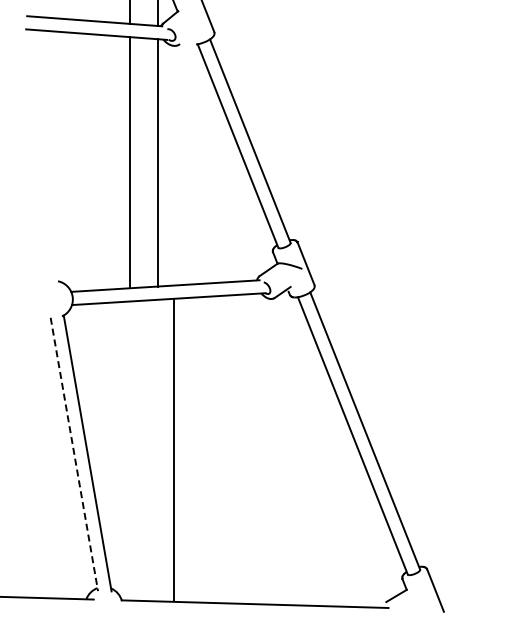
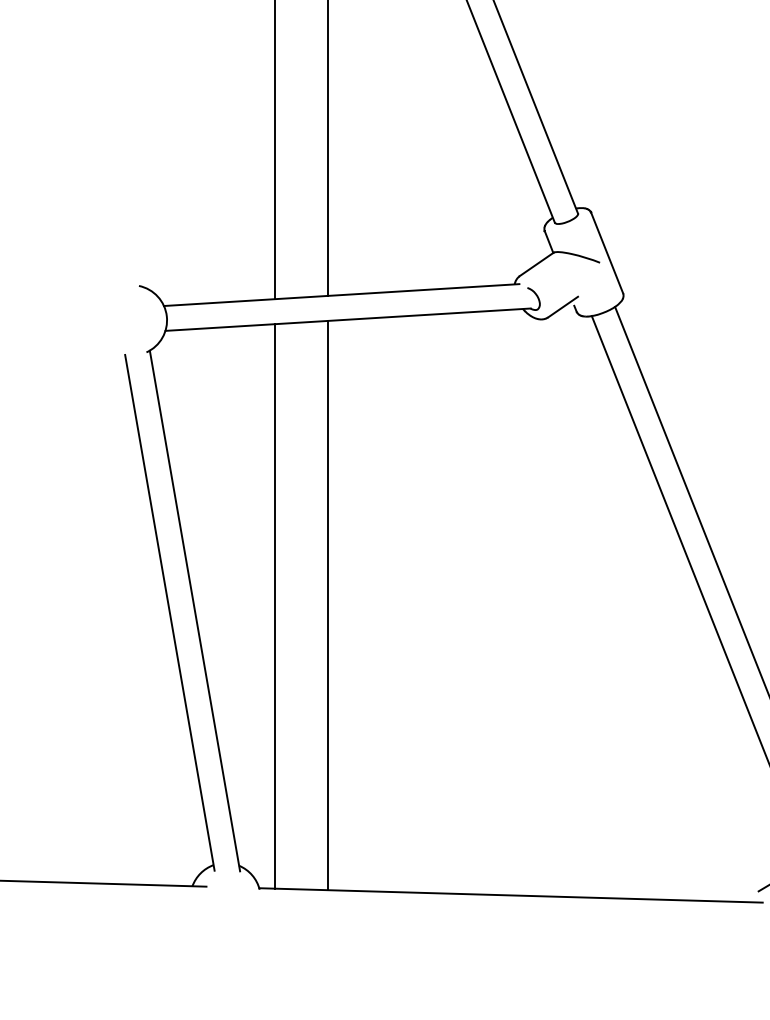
line: (130, 450) -> (275, 605), added
line: (173, 450) -> (326, 605), moved
line: (74, 454) -> (170, 612), dashed -> solid

